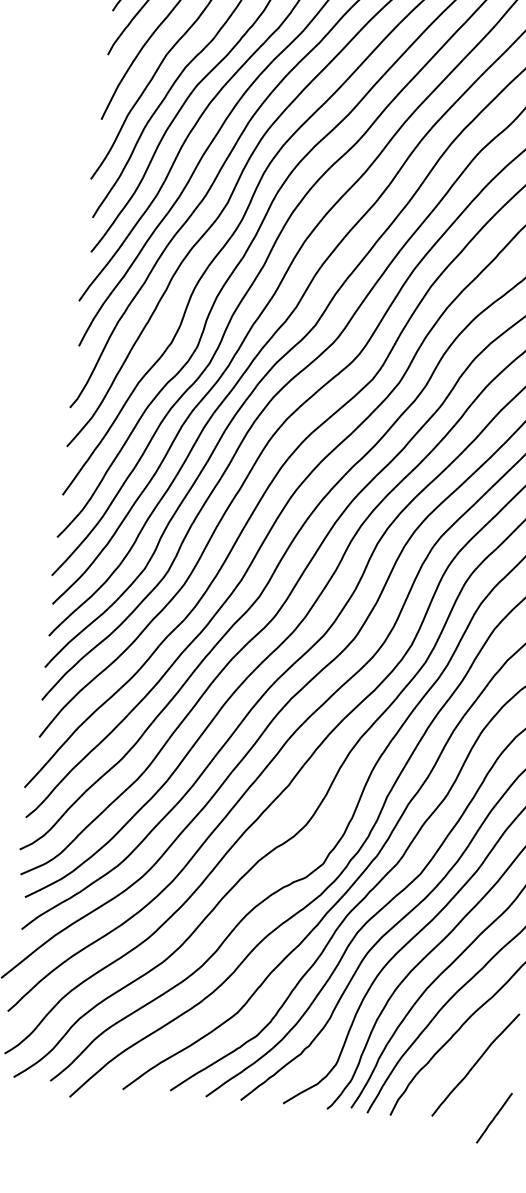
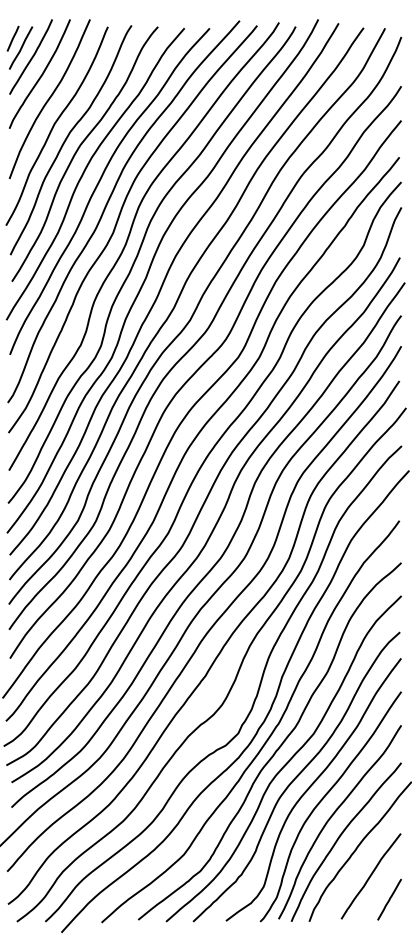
line: (494, 1117) -> (389, 899), moved

